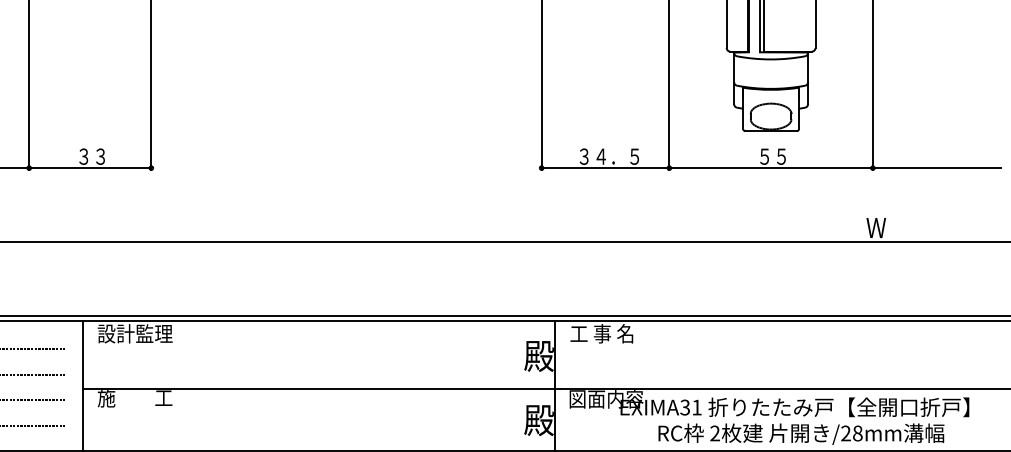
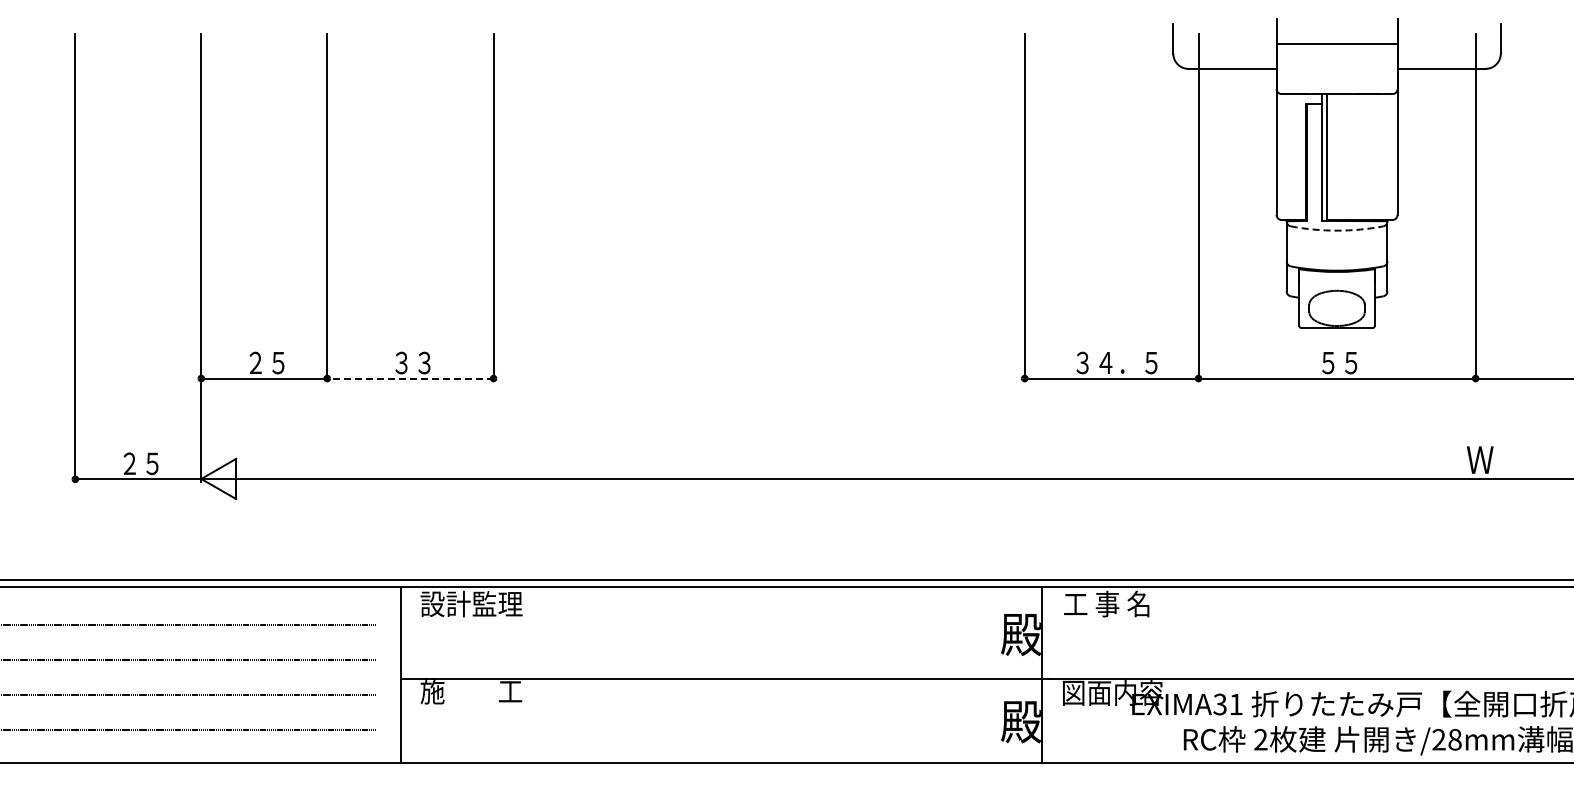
arc: (771, 59) -> (1337, 230), solid -> dashed
line: (89, 168) -> (409, 378), solid -> dashed

